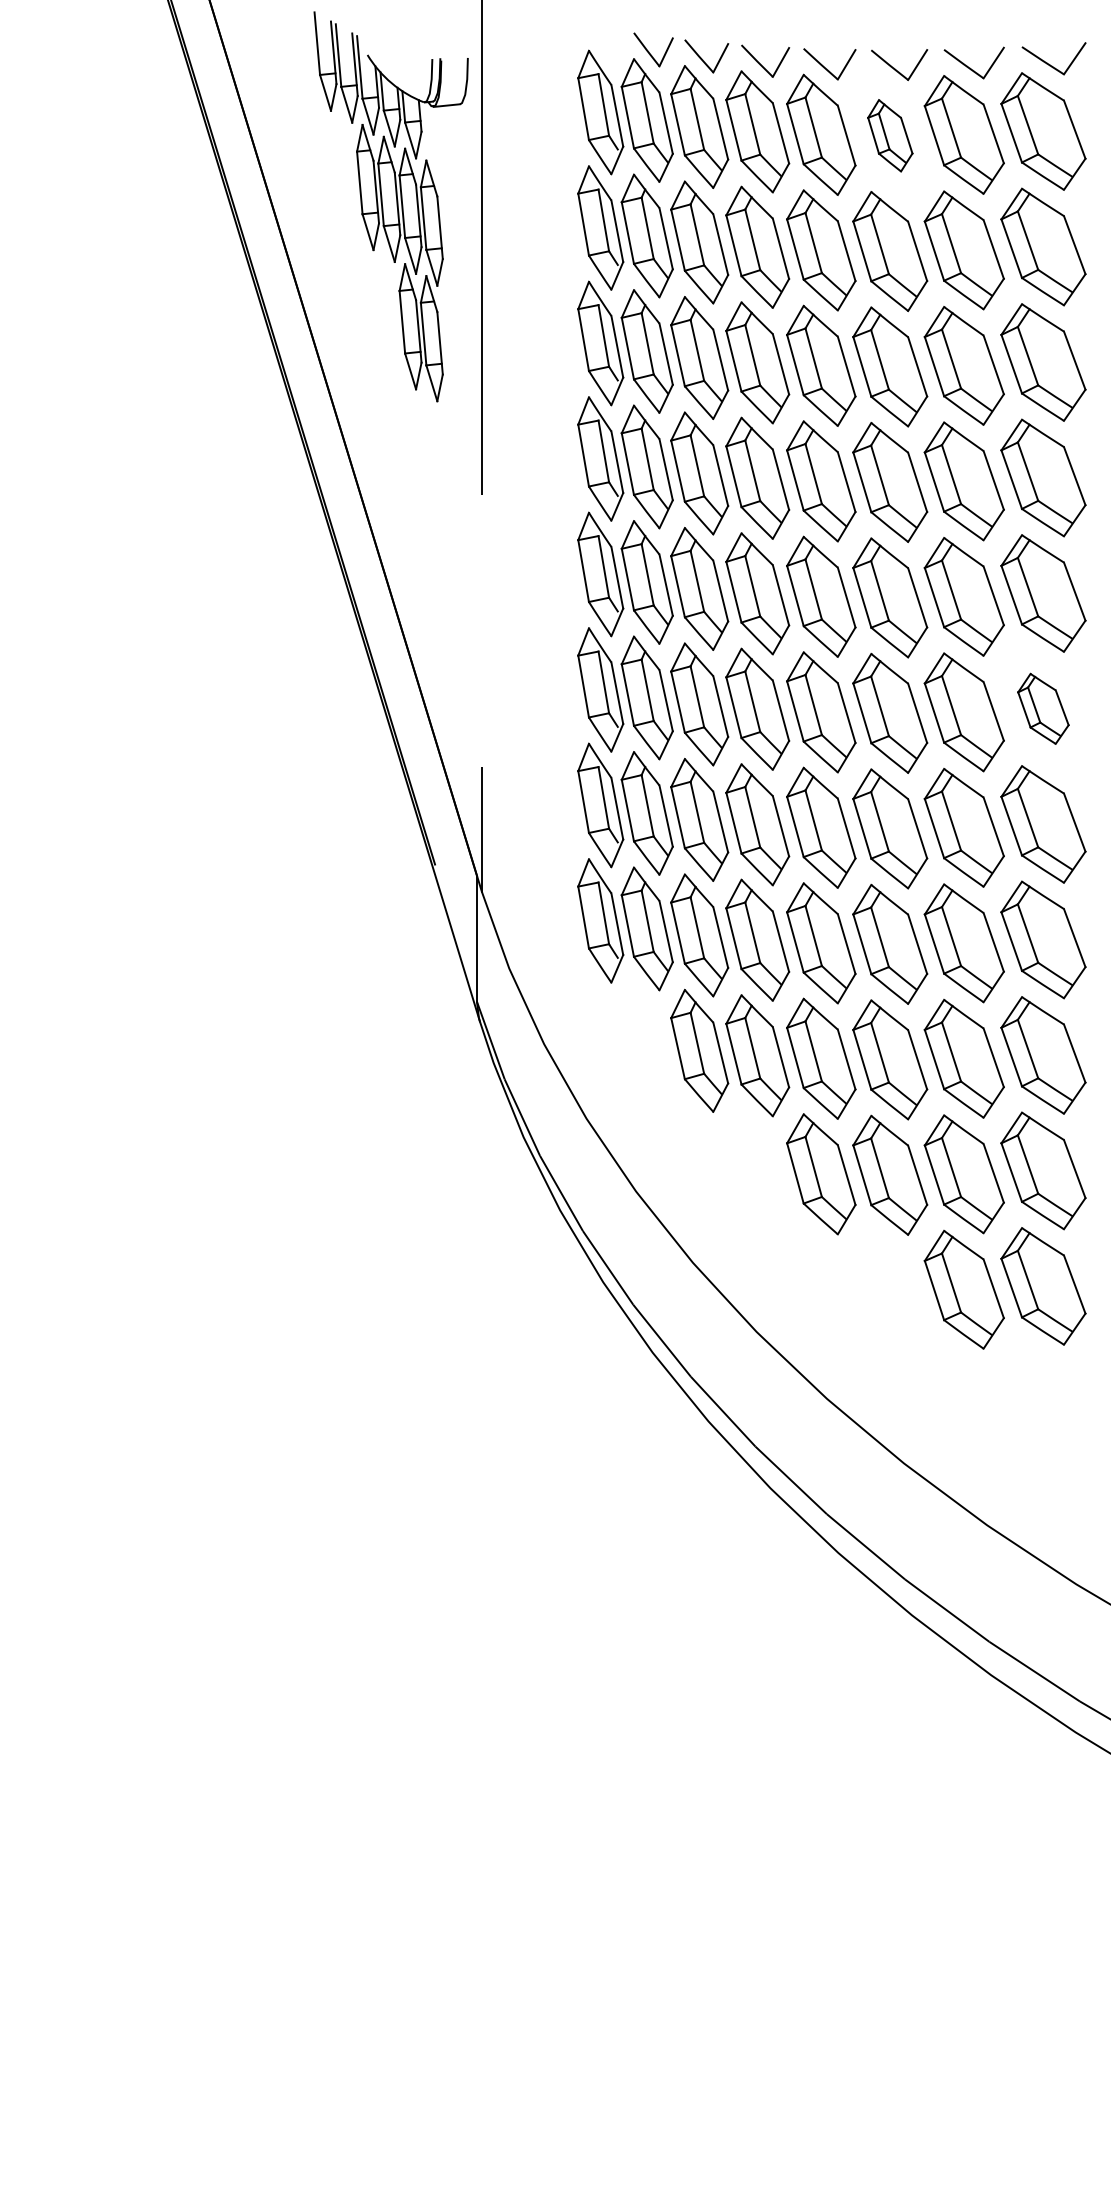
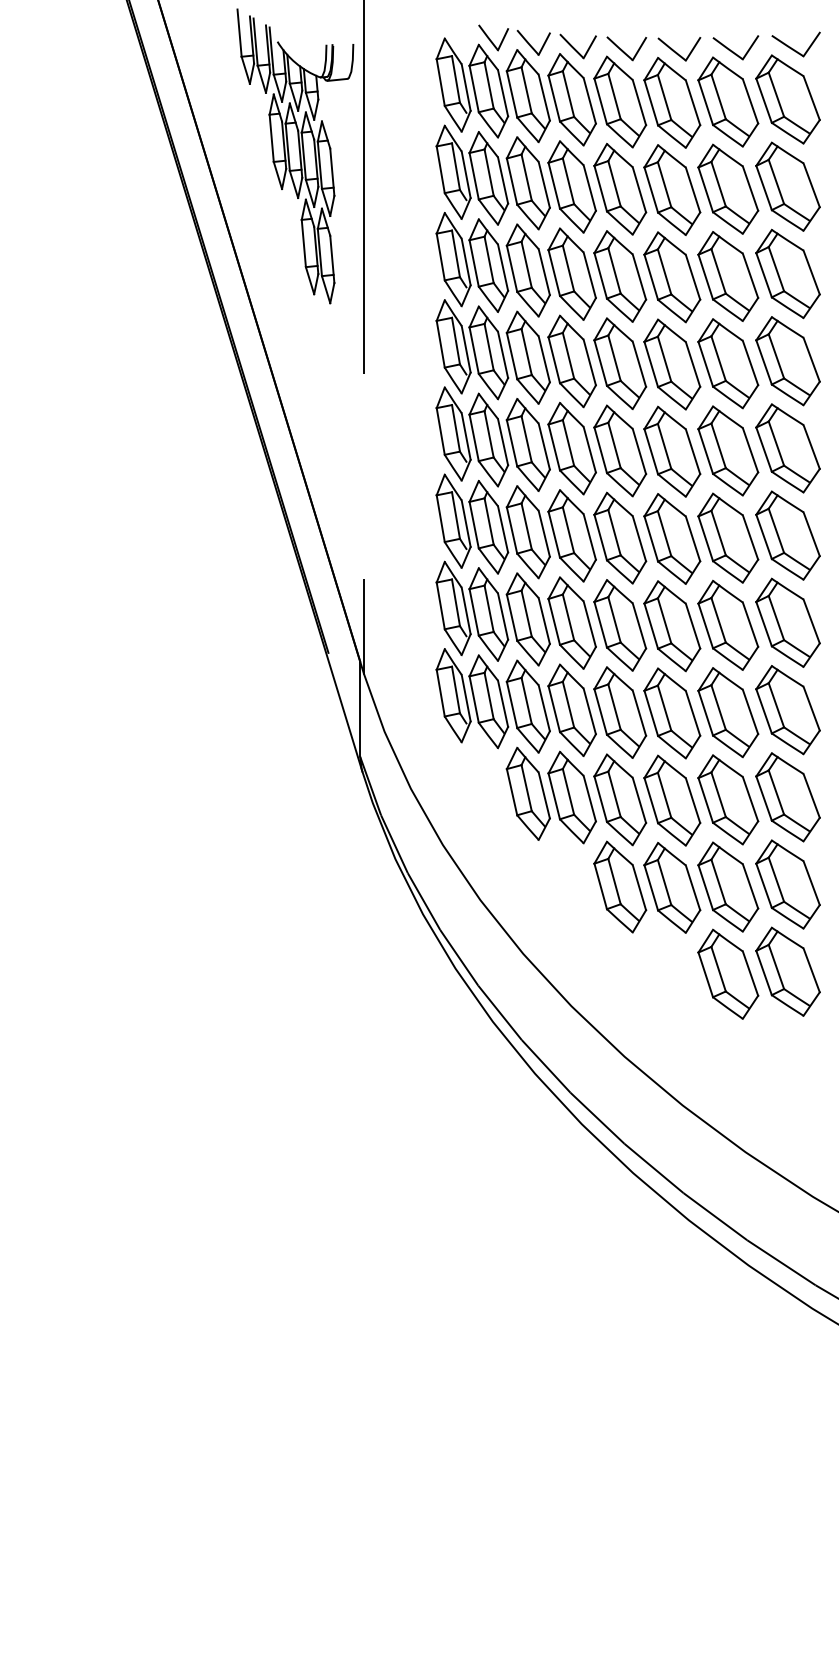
part: (890, 135) -> (672, 102), size x1.67
part: (1042, 708) -> (787, 535), size x1.67

